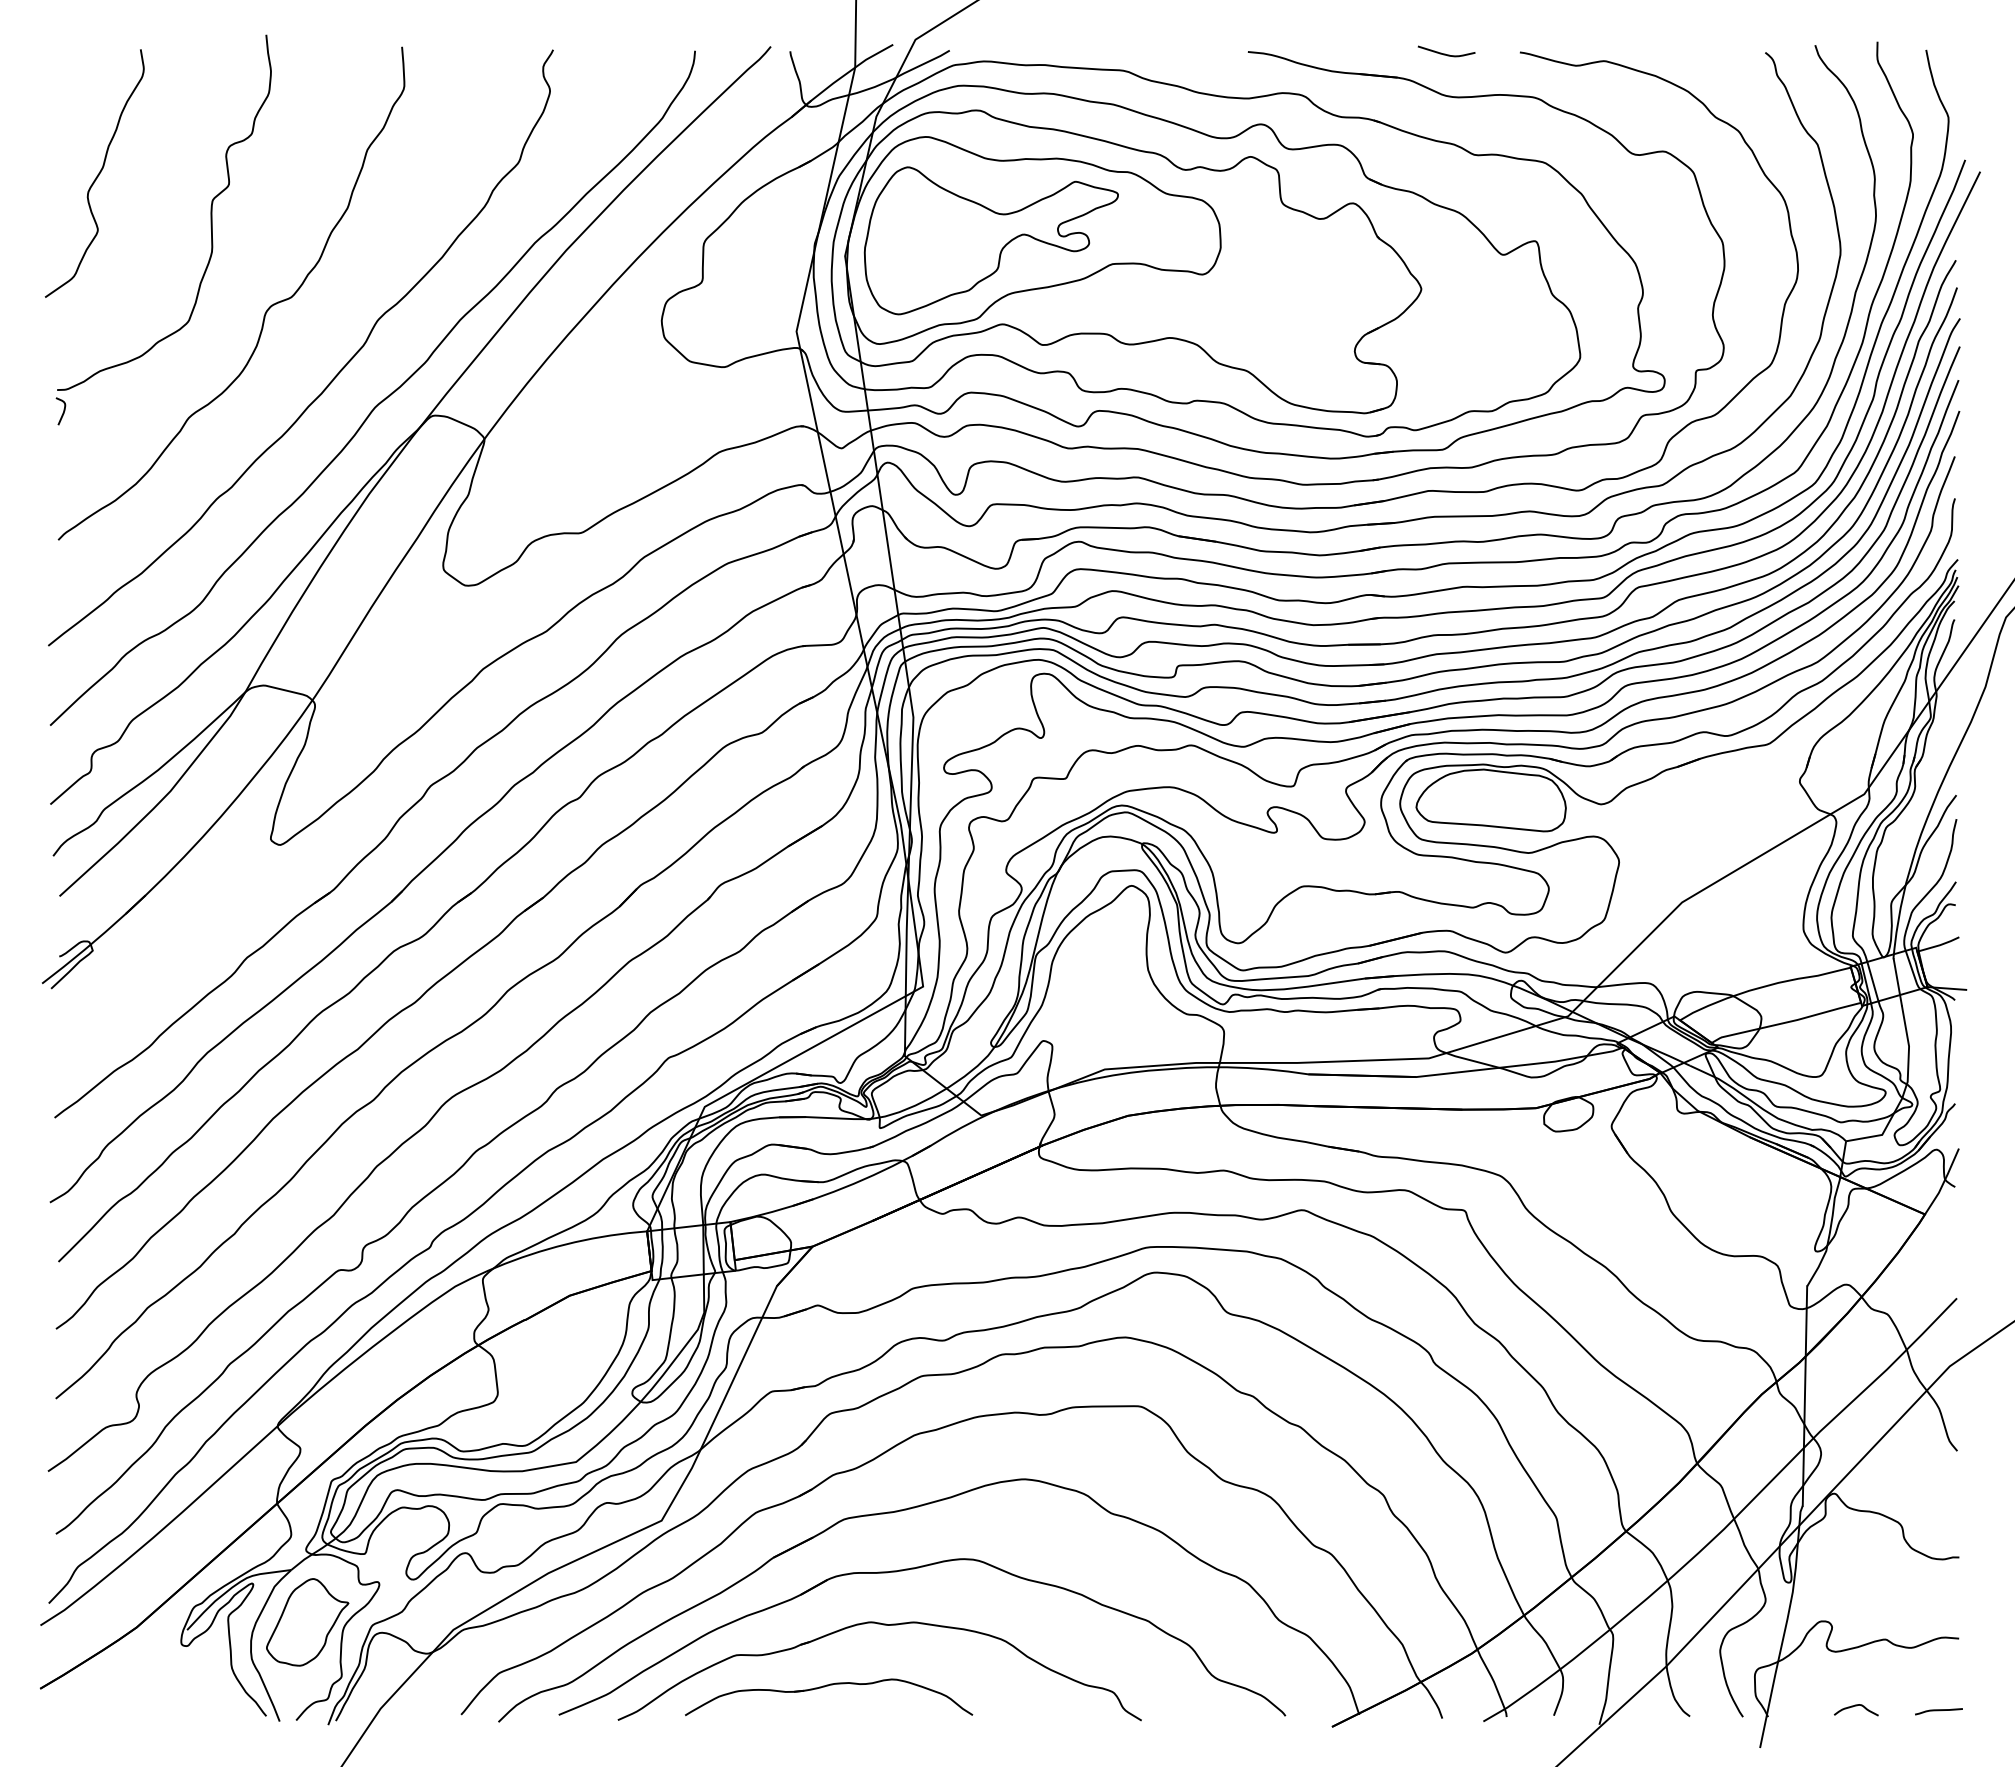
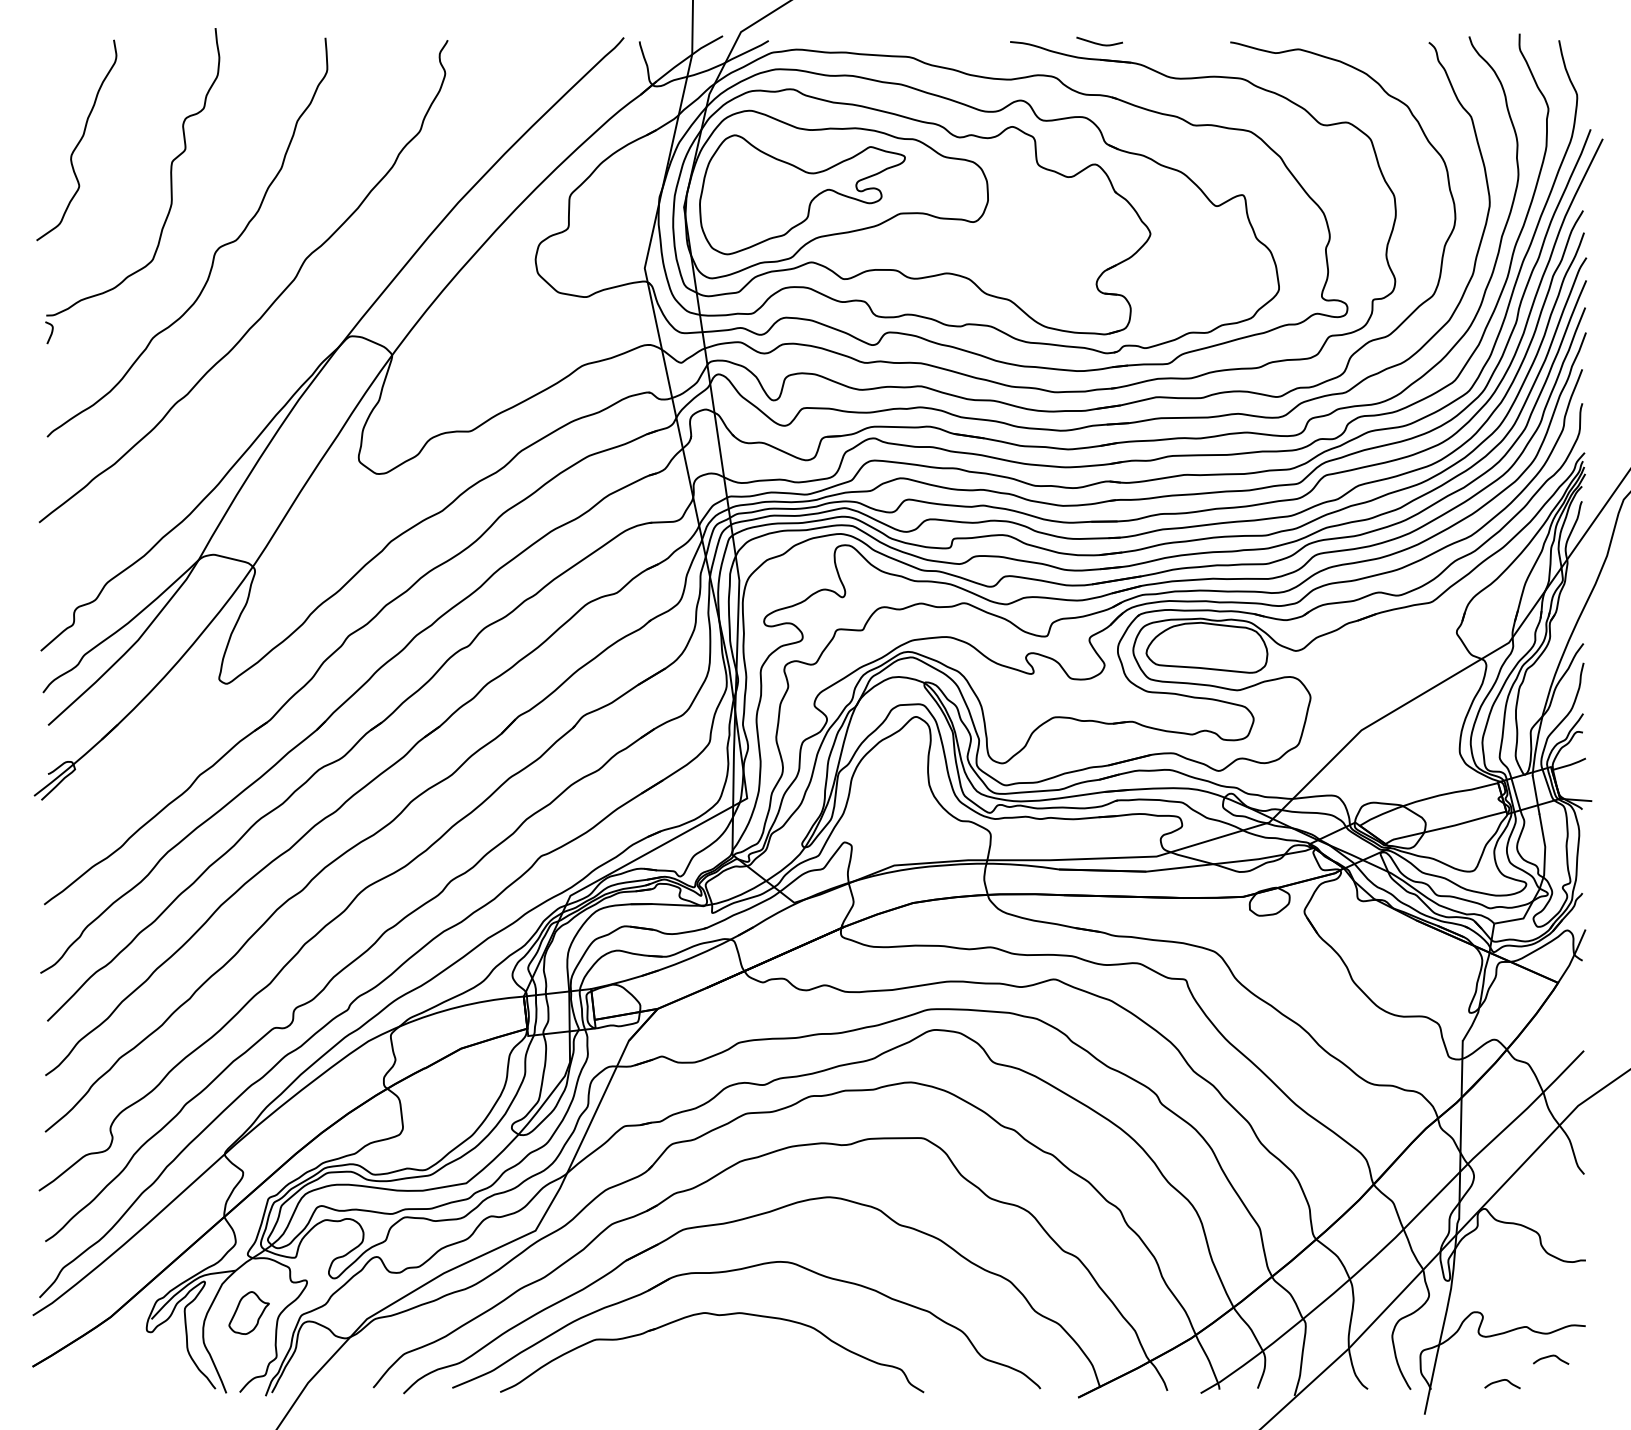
curve: (1445, 53) -> (1098, 43), moved
curve: (381, 400) -> (308, 324), removed
part: (307, 1622) -> (248, 1313), size x0.6
curve: (1916, 1676) -> (1551, 1356), added
part: (828, 1686) -> (670, 1364), removed
curve: (1938, 1711) -> (1569, 1385), removed

